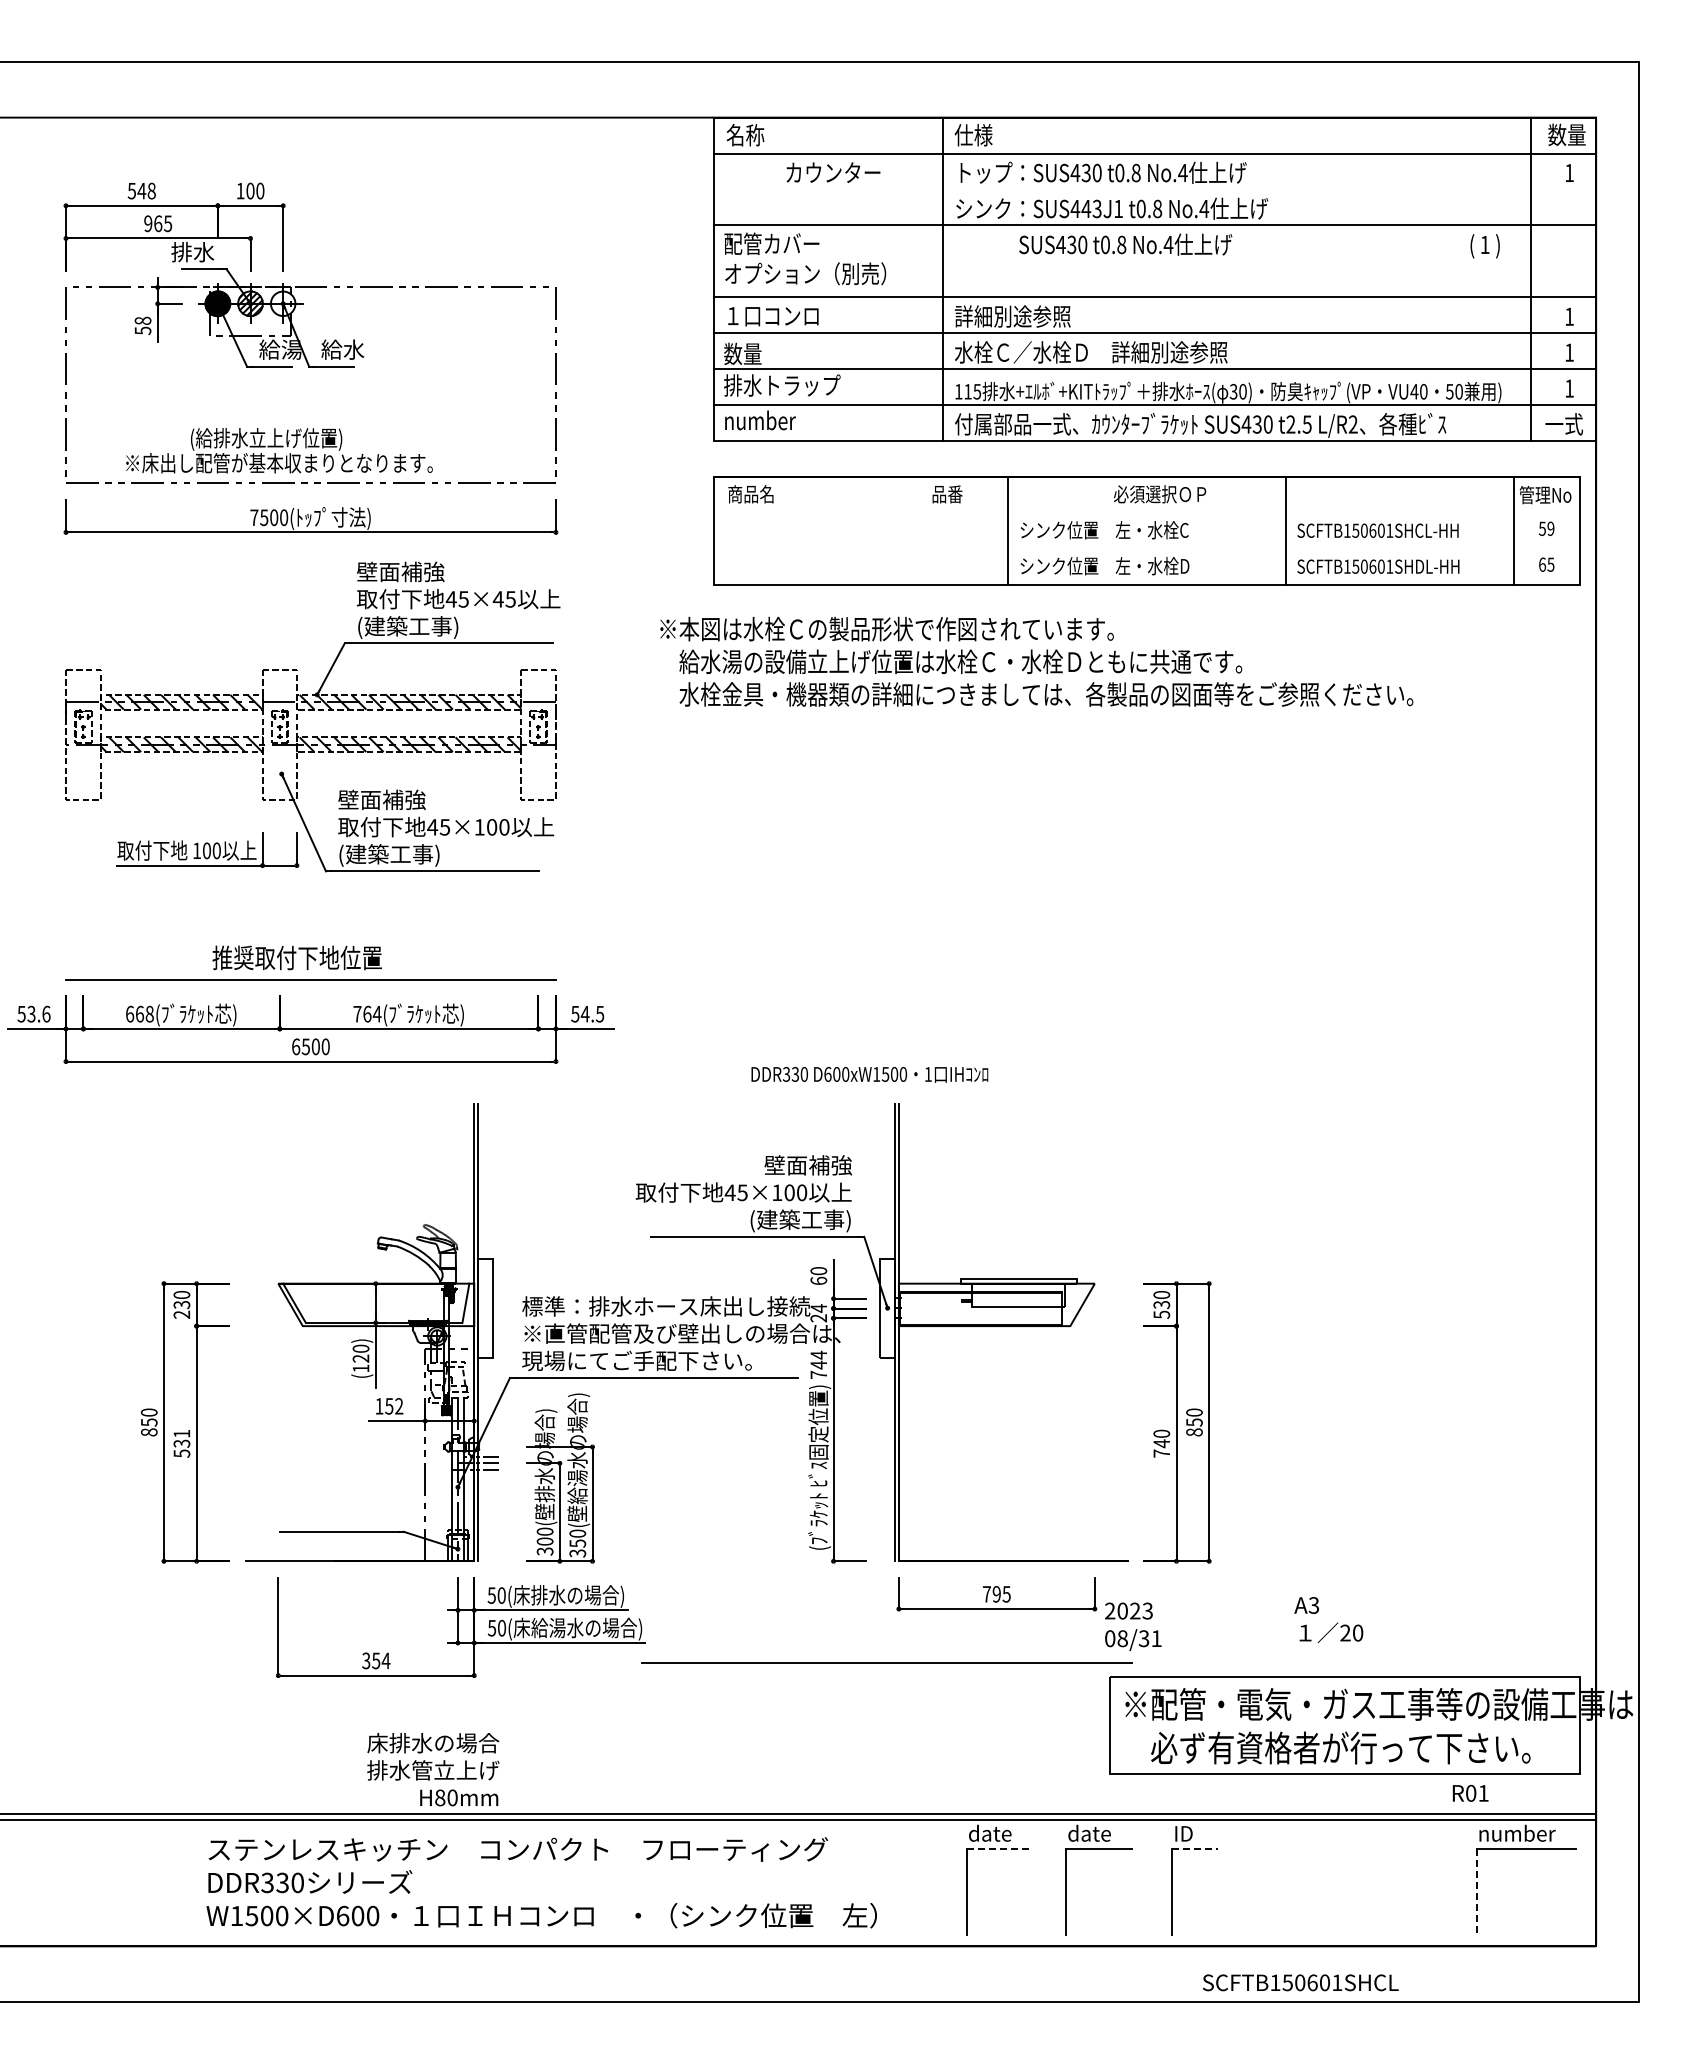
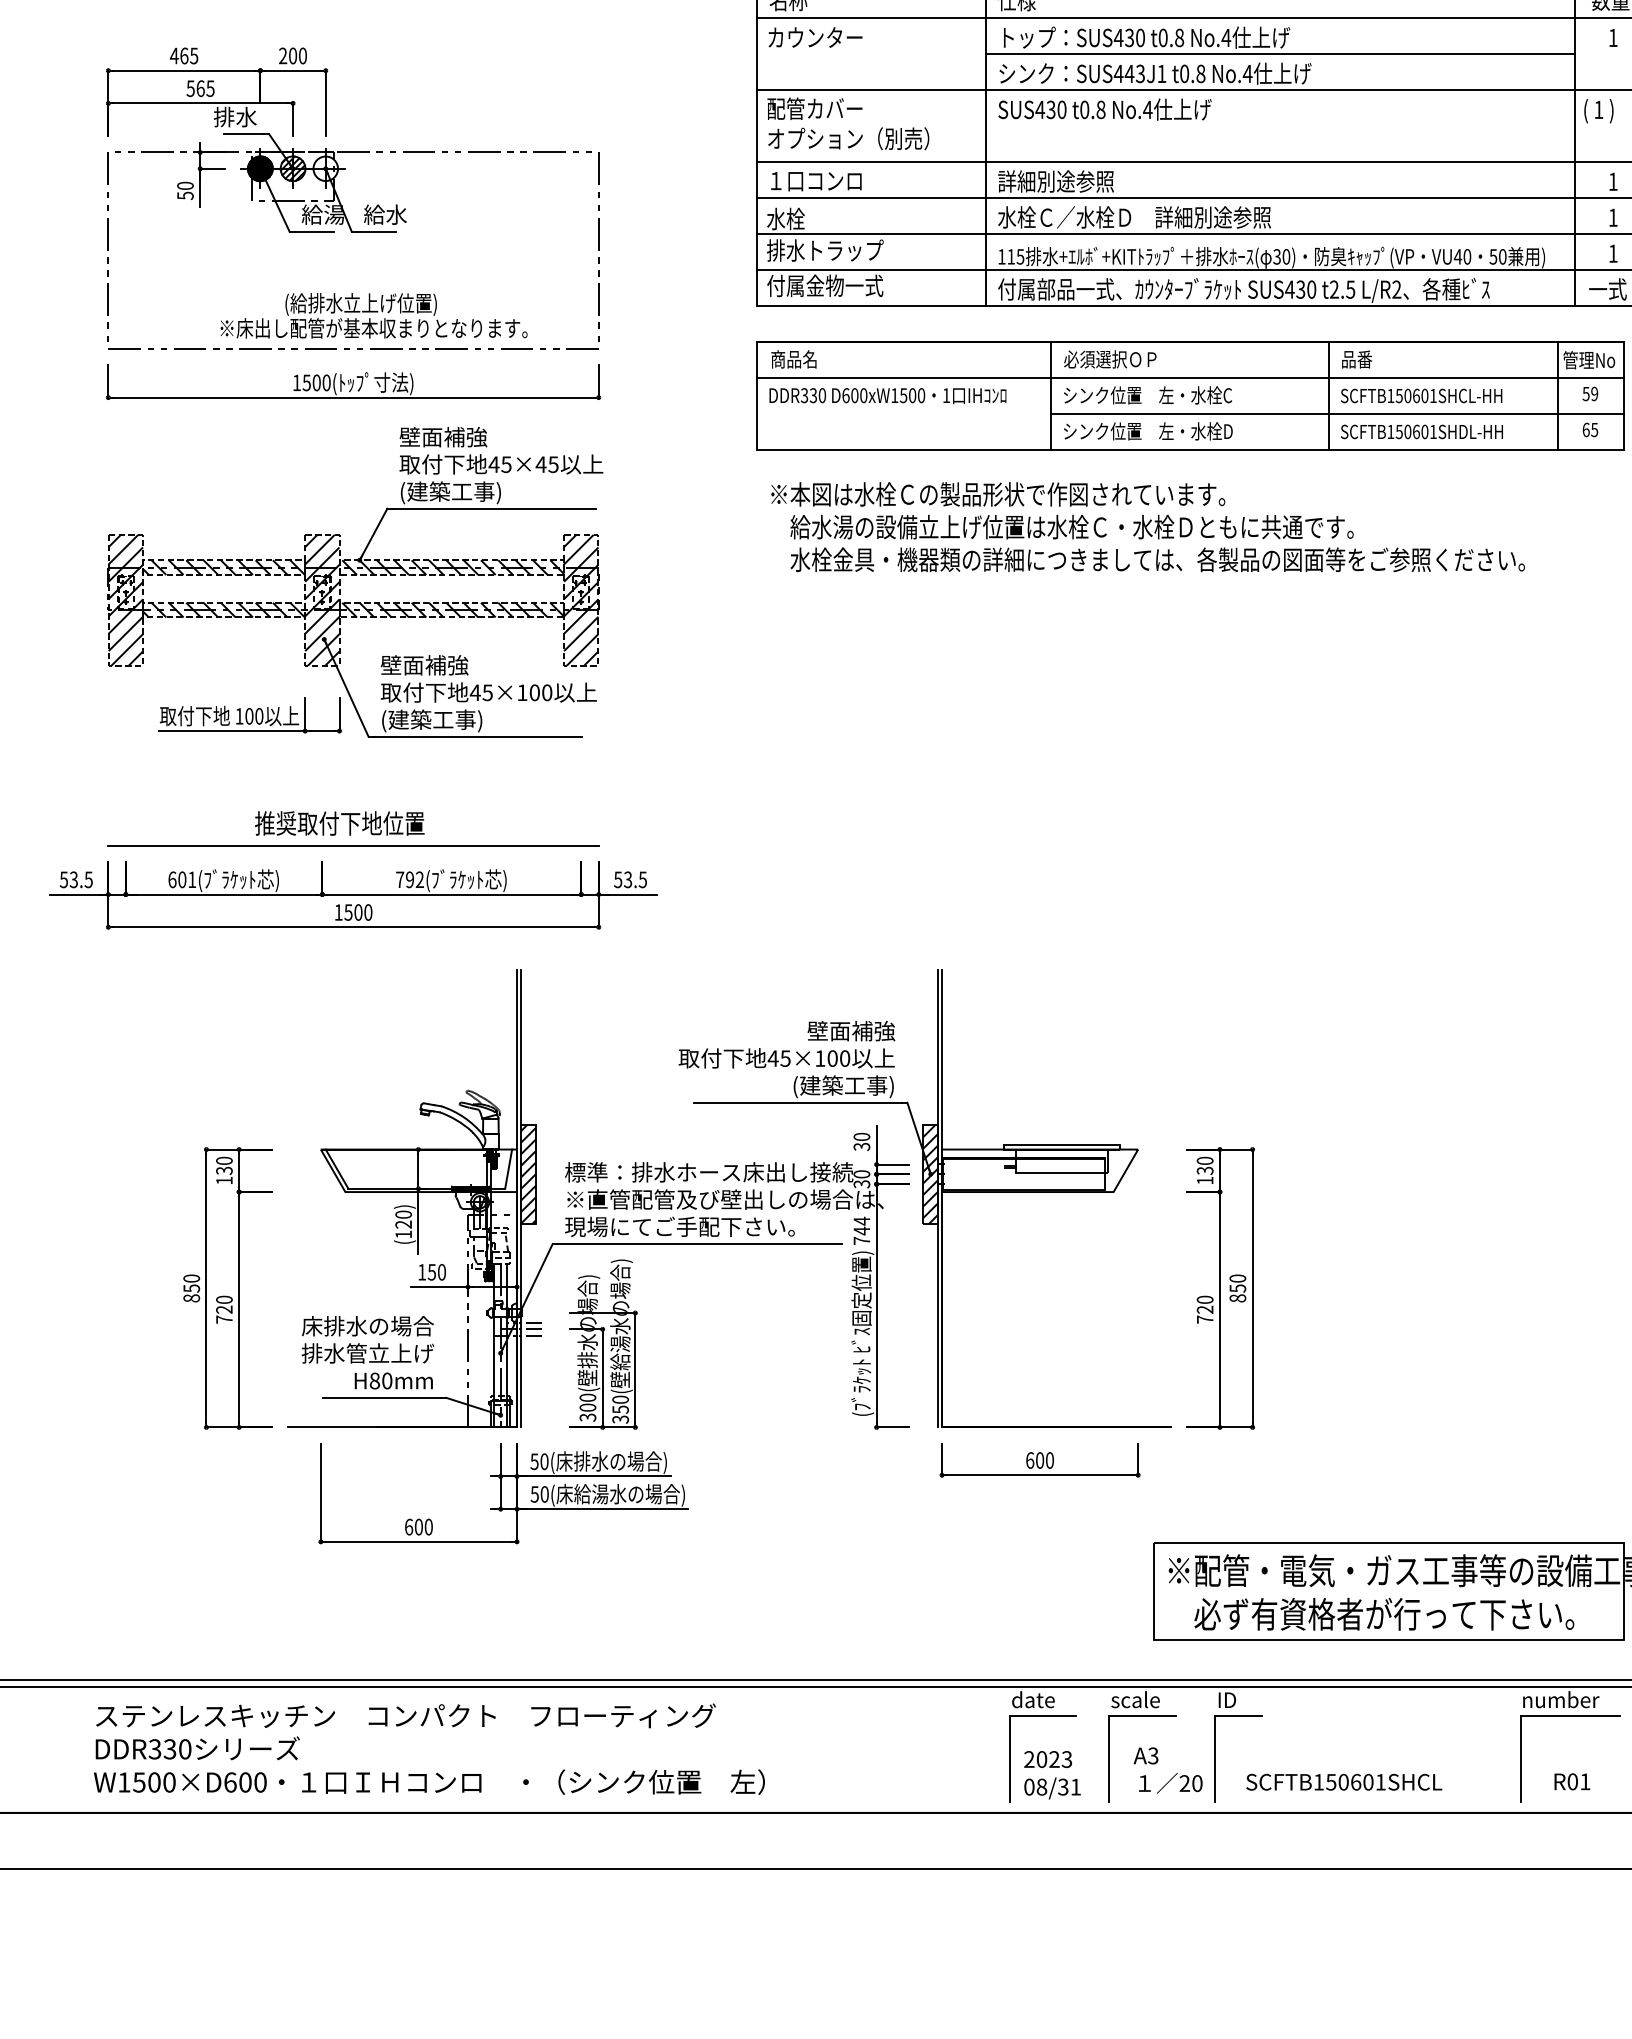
text: (833, 172) -> (815, 37), moved
line: (1236, 189) -> (1279, 54), added
text: (141, 190) -> (183, 55), 548 -> 465
text: (240, 190) -> (283, 55), 100 -> 200
text: (148, 223) -> (190, 88), 965 -> 565
text: (1125, 244) -> (1104, 109), moved
text: (1484, 246) -> (1598, 111), moved
text: (143, 320) -> (185, 185), 58 -> 50
text: (742, 353) -> (785, 218), 数量 -> 水栓
text: (782, 420) -> (825, 285), number -> 付属金物一式
text: (279, 450) -> (374, 315), moved
text: (947, 494) -> (1357, 359), moved
text: (1160, 494) -> (1110, 359), moved
line: (1146, 512) -> (1189, 377), added
text: (254, 517) -> (297, 382), 7500( -> 1500(
line: (1293, 548) -> (1336, 413), added
text: (1036, 661) -> (1147, 526), moved
hatch: (83, 734) -> (125, 599), added
hatch: (279, 734) -> (322, 599), added
hatch: (538, 734) -> (581, 599), added
text: (46, 1013) -> (88, 879), 53.6 -> 53.5
text: (144, 1013) -> (186, 879), 668( -> 601(
text: (372, 1013) -> (415, 879), 764( -> 792(
text: (584, 1013) -> (627, 879), 54.5 -> 53.5
text: (296, 1046) -> (339, 912), 6500 -> 1500
text: (869, 1074) -> (887, 395), moved
text: (818, 1280) -> (861, 1146), 60 -> 30
hatch: (485, 1308) -> (528, 1174), added
hatch: (887, 1308) -> (930, 1174), added
text: (818, 1313) -> (861, 1179), 24 -> 30
text: (181, 1314) -> (223, 1180), 230 -> 130
text: (1161, 1314) -> (1204, 1180), 530 -> 130
text: (399, 1406) -> (442, 1272), 152 -> 150
text: (181, 1443) -> (223, 1309), 531 -> 720
text: (1161, 1443) -> (1204, 1309), 740 -> 720
text: (996, 1594) -> (1039, 1460), 795 -> 600
text: (1328, 1619) -> (1167, 1769), moved
text: (1133, 1626) -> (1052, 1774), moved
text: (376, 1660) -> (419, 1526), 354 -> 600
line: (886, 1662) -> (929, 1528), removed
text: (433, 1769) -> (368, 1352), moved
text: (1470, 1792) -> (1572, 1780), moved
text: (1092, 1832) -> (1135, 1698), date -> scale
line: (1000, 1849) -> (1043, 1715), dashed -> solid
line: (1195, 1849) -> (1238, 1715), dashed -> solid
text: (541, 1882) -> (429, 1748), moved
line: (1476, 1892) -> (1520, 1758), dashed -> solid
text: (1300, 1982) -> (1343, 1781), moved

